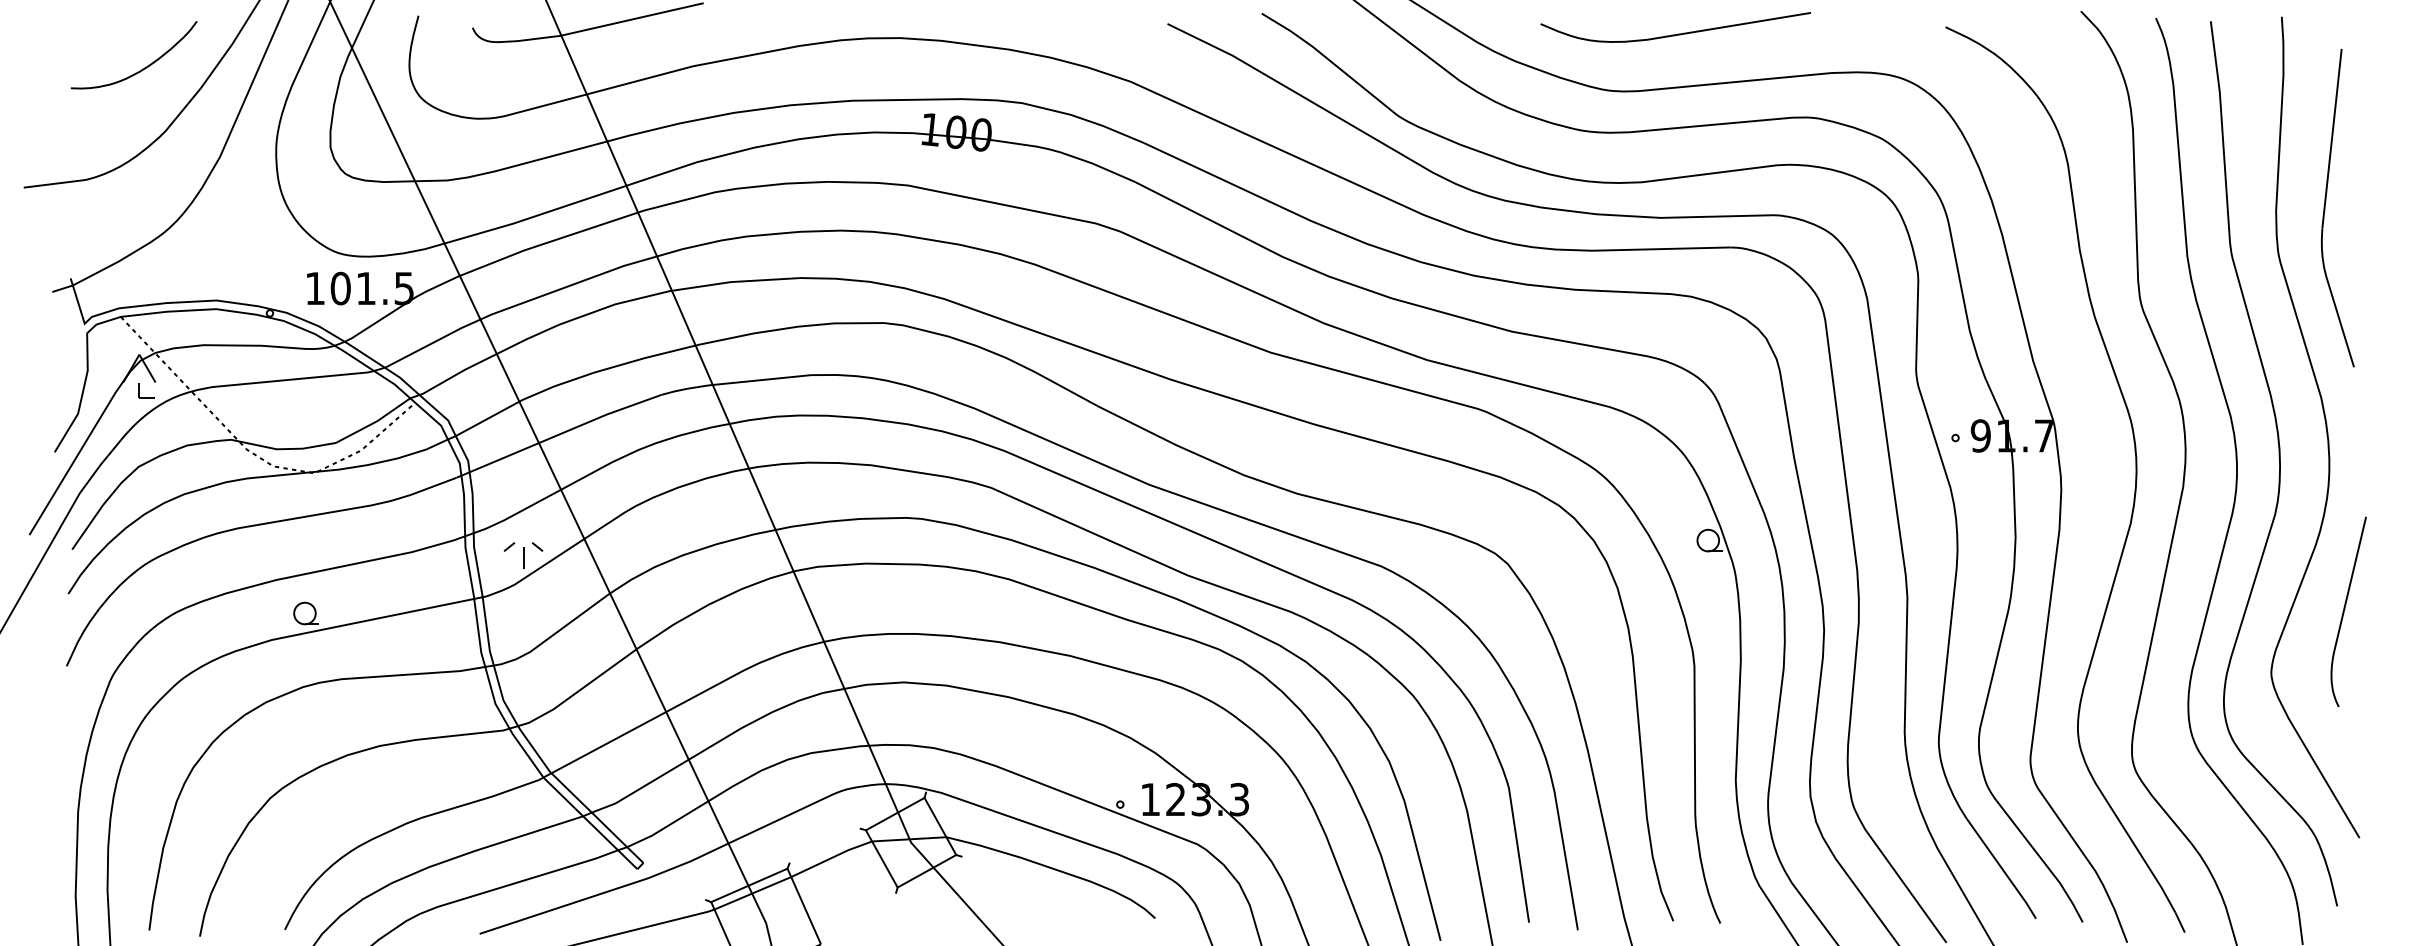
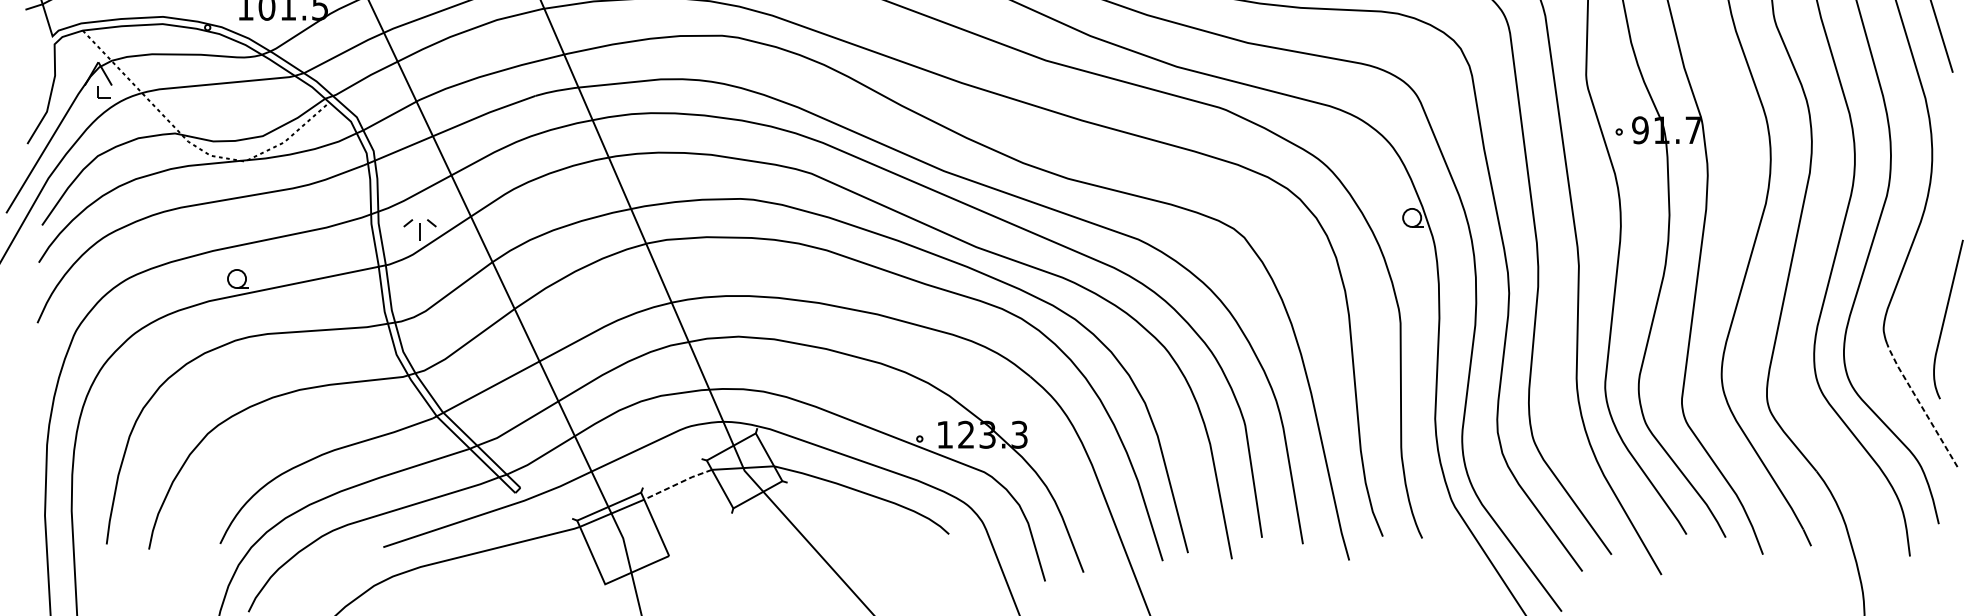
curve: (2345, 609) -> (1945, 317), moved
line: (2315, 763) -> (1920, 404), solid -> dashed
line: (831, 858) -> (677, 484), solid -> dashed

